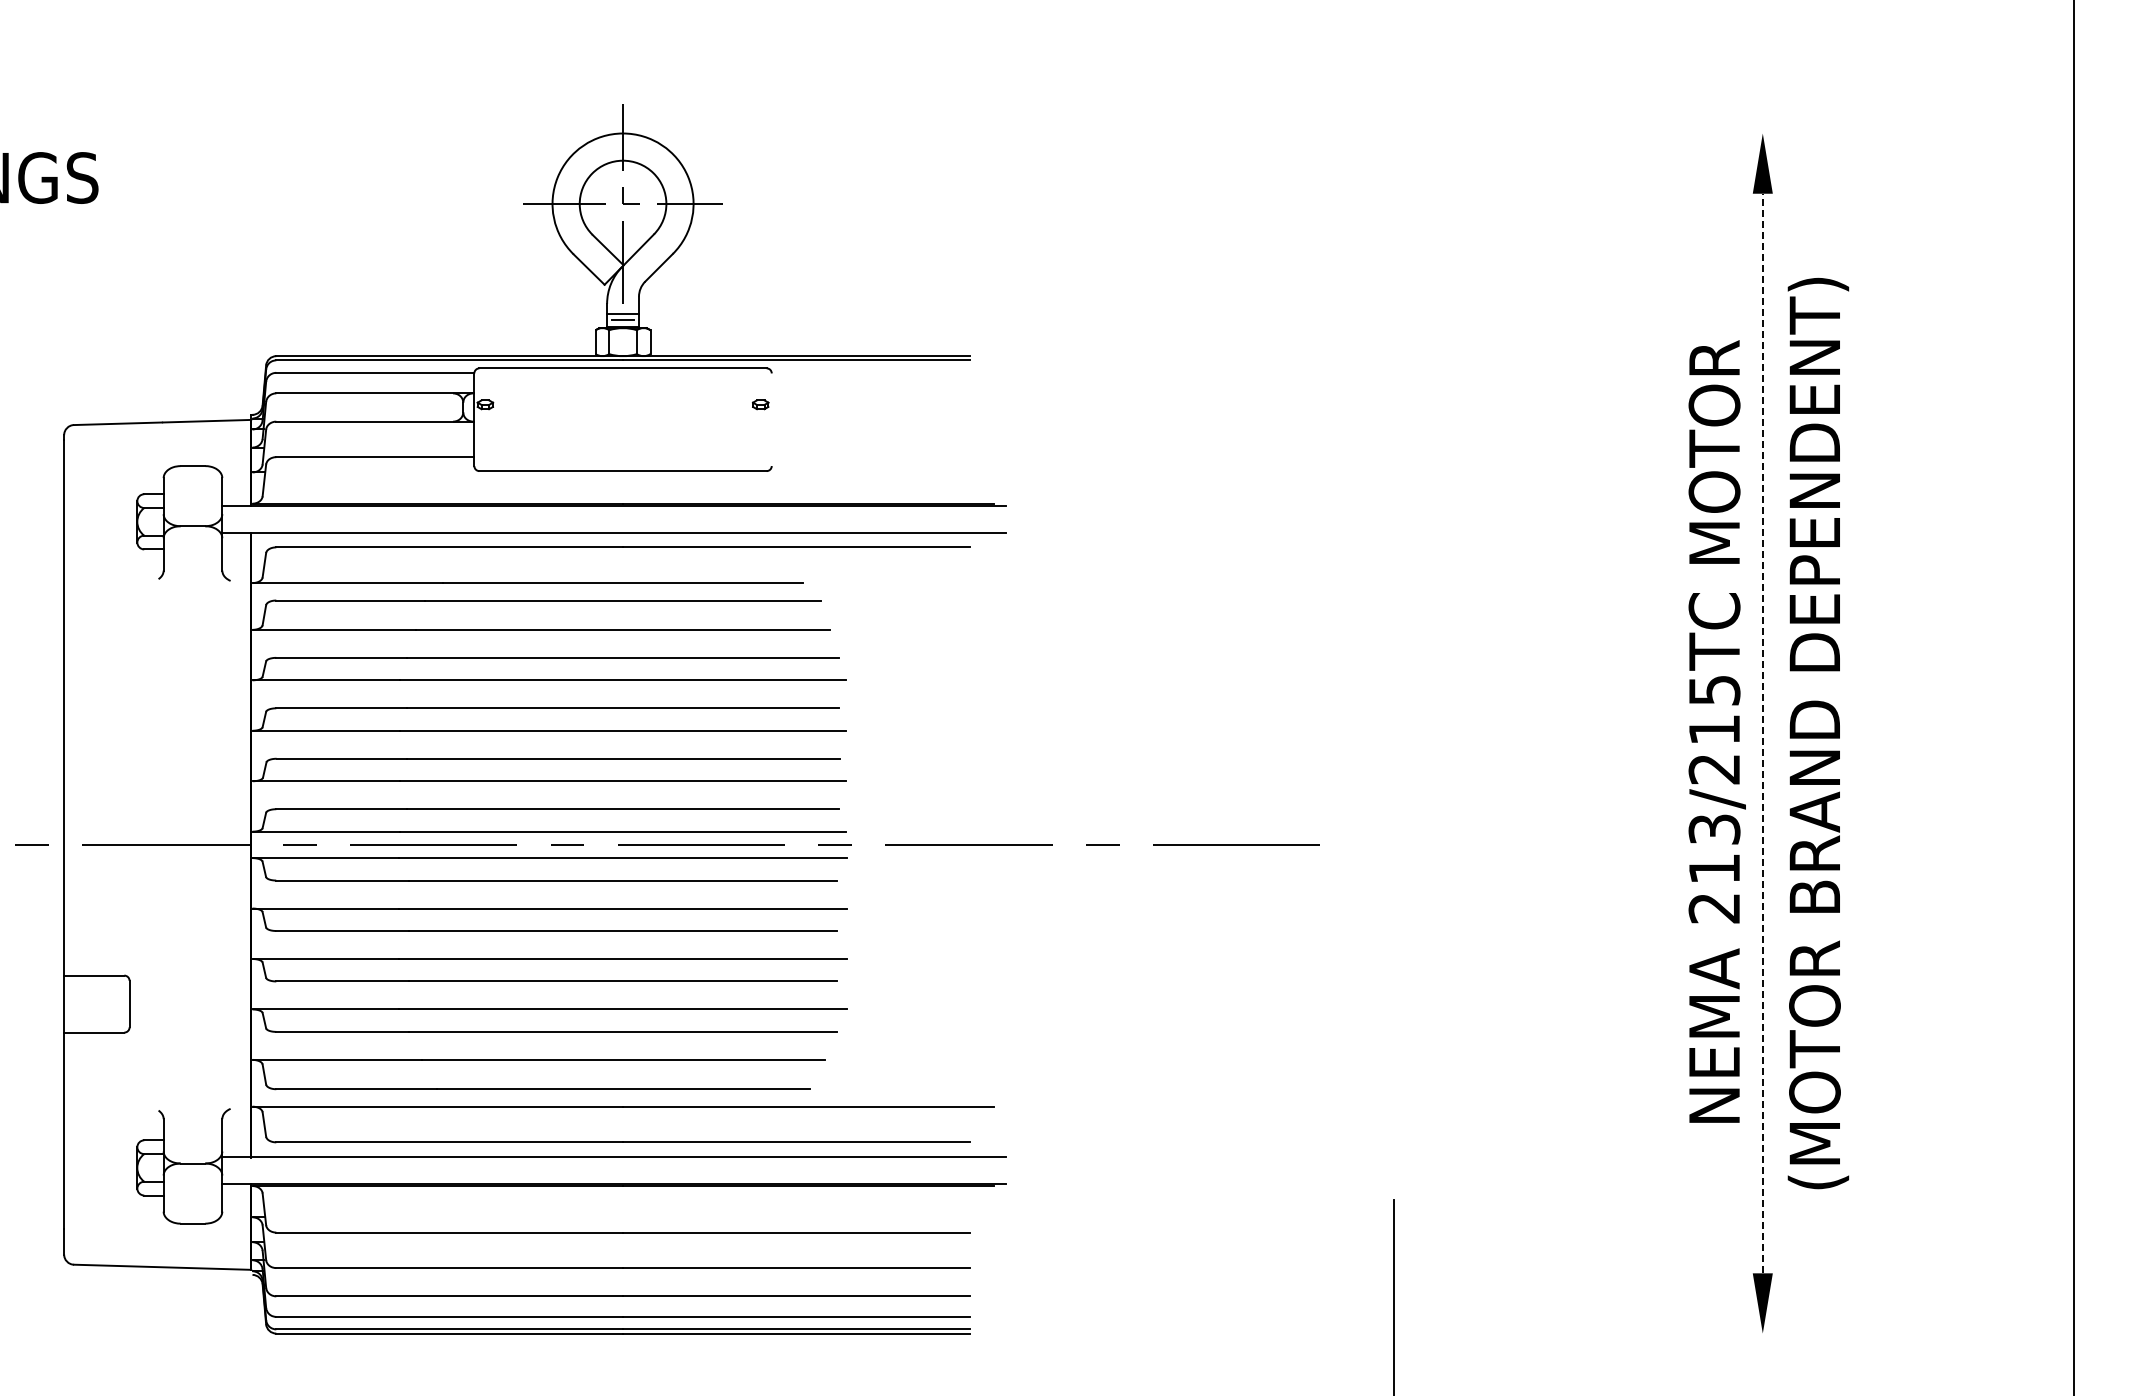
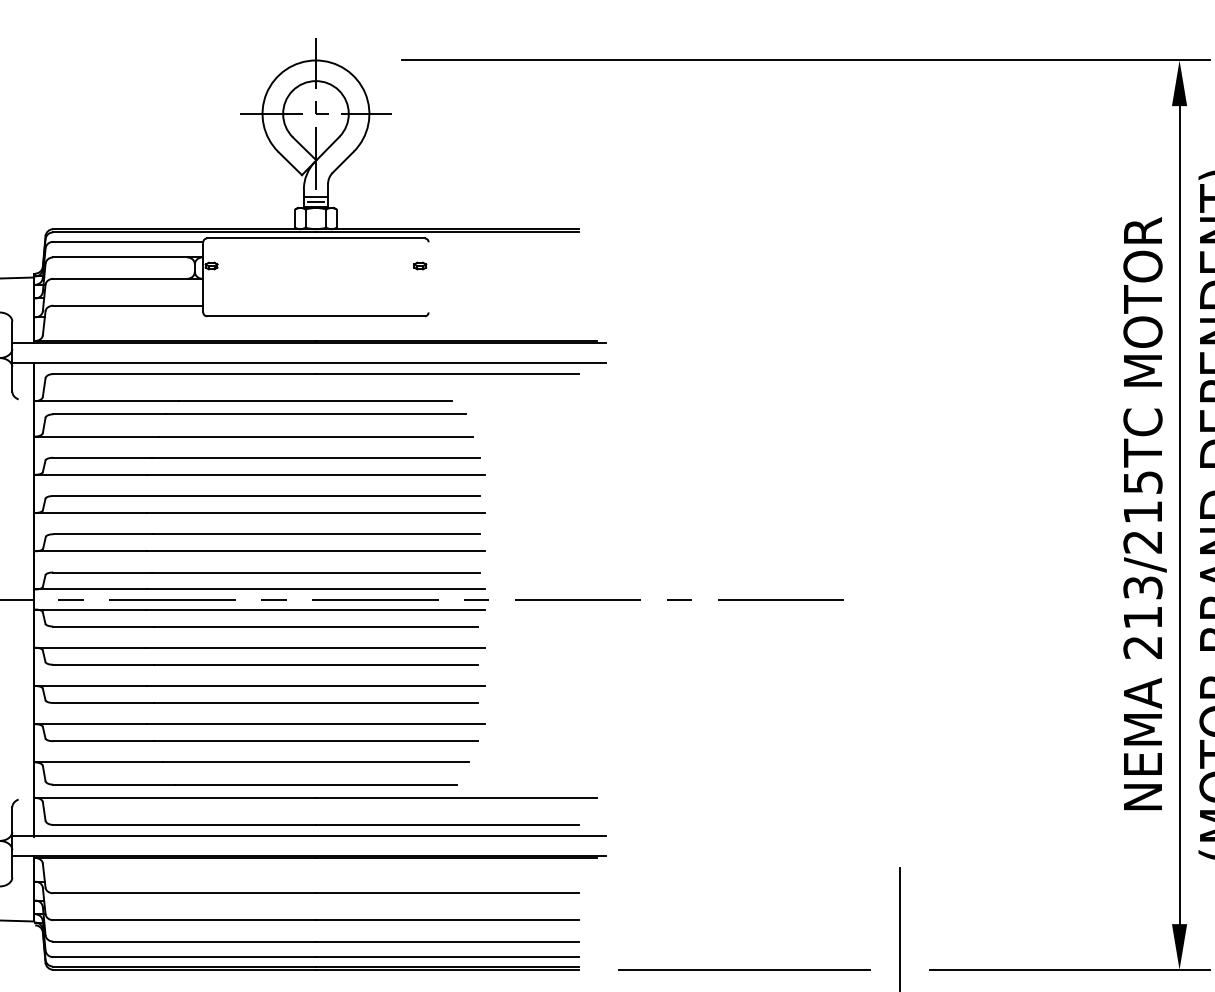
line: (1269, 133) -> (805, 60), added
line: (1762, 733) -> (1179, 515), dashed -> solid
line: (1187, 1333) -> (743, 969), added
line: (1617, 1333) -> (1069, 969), added

